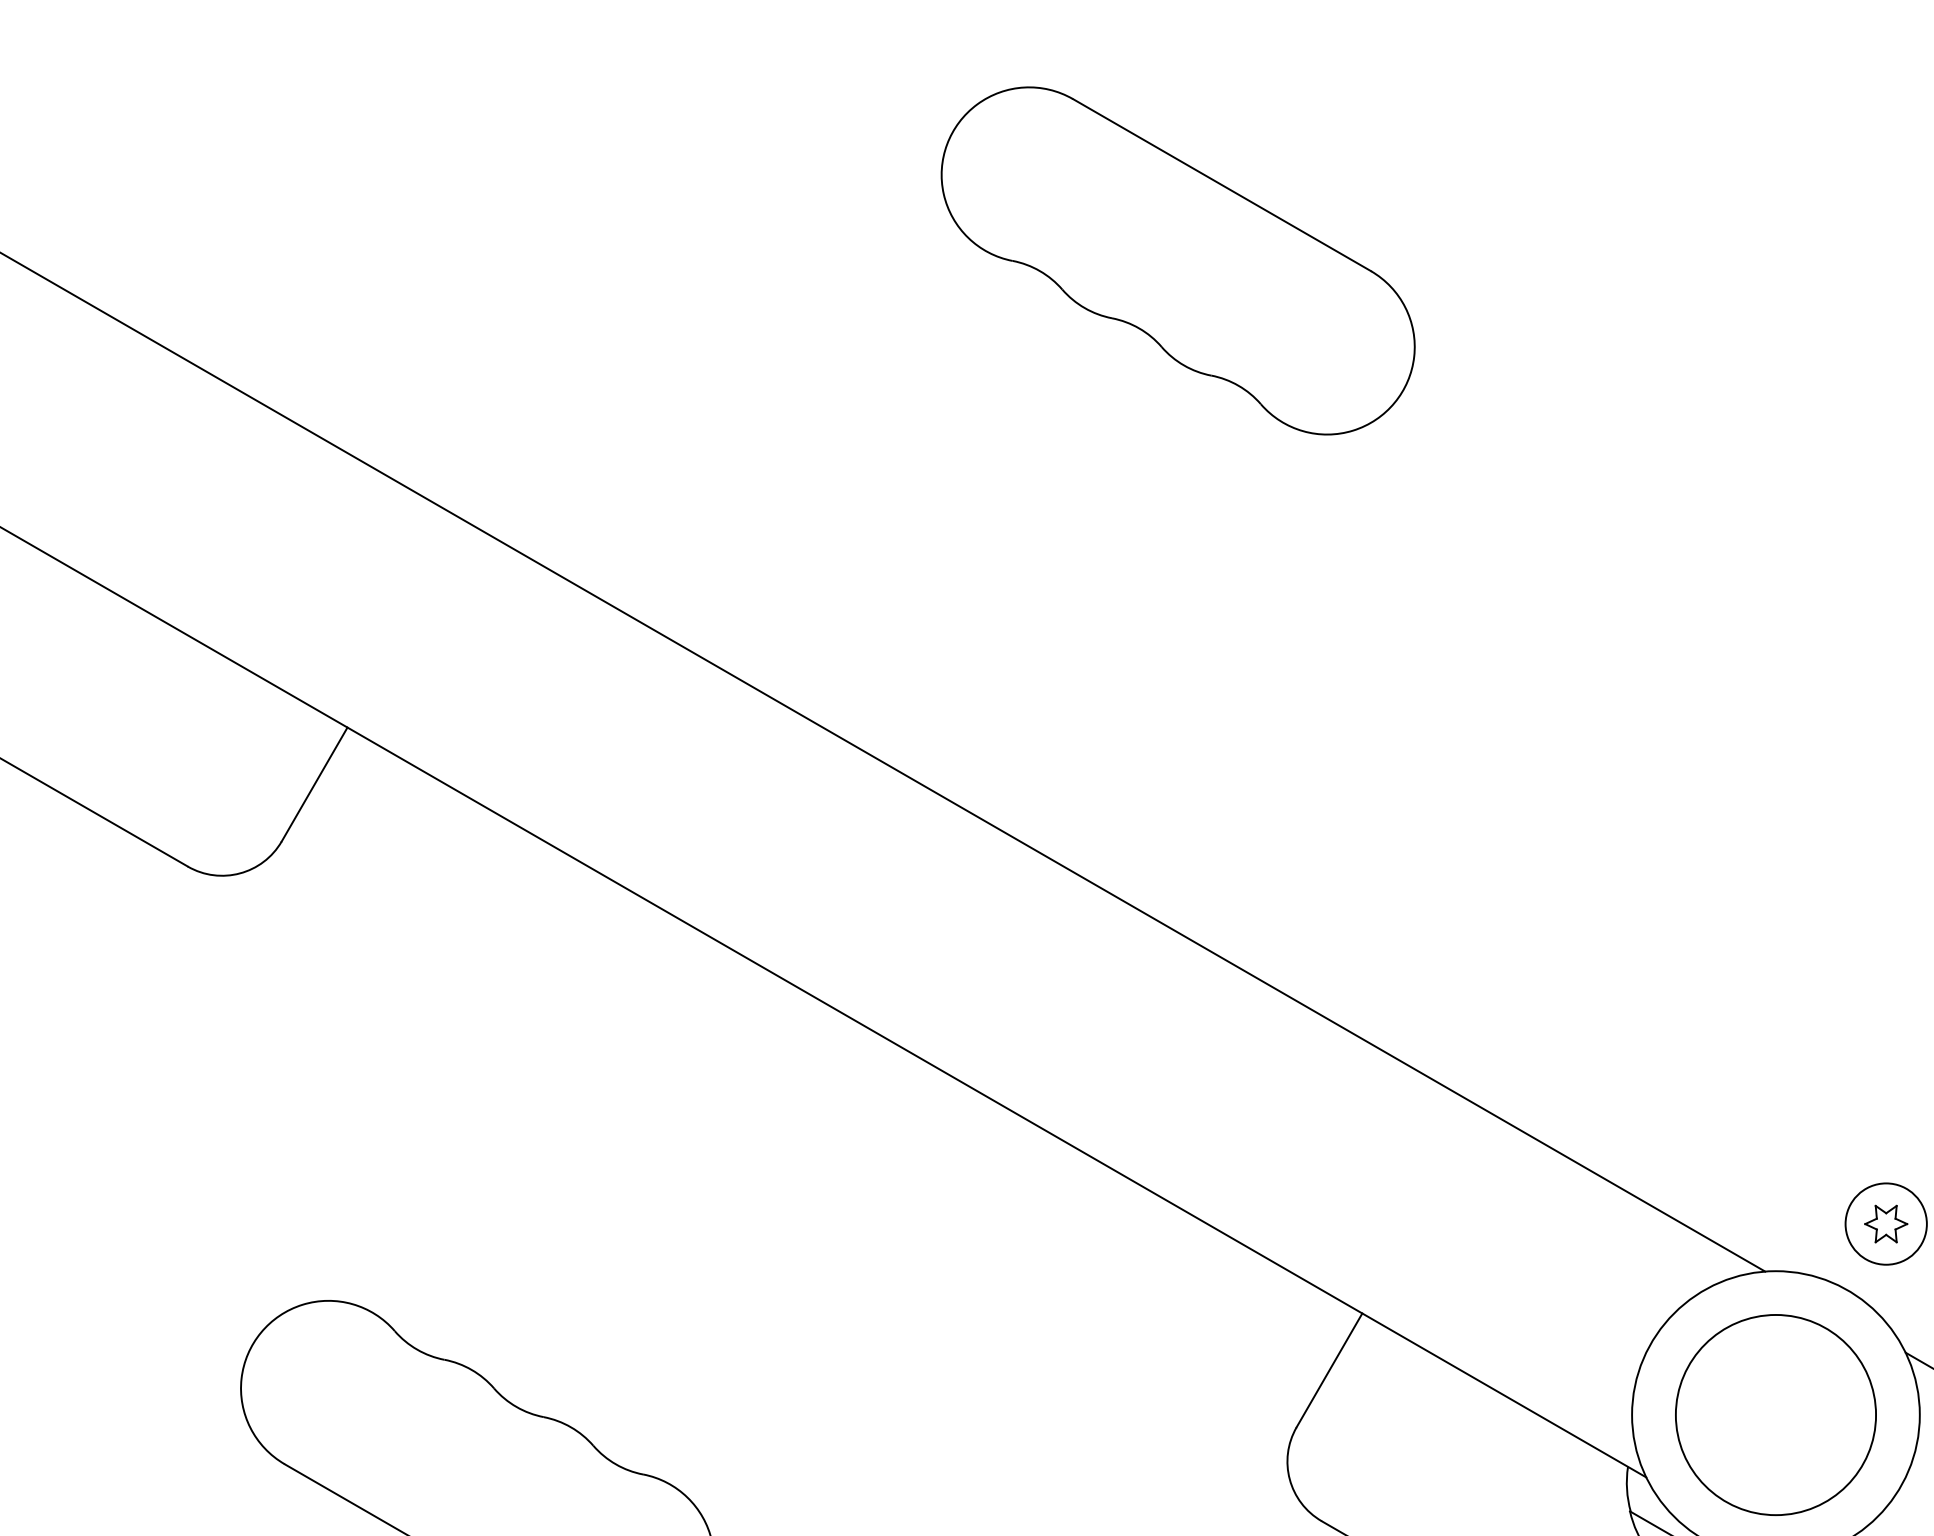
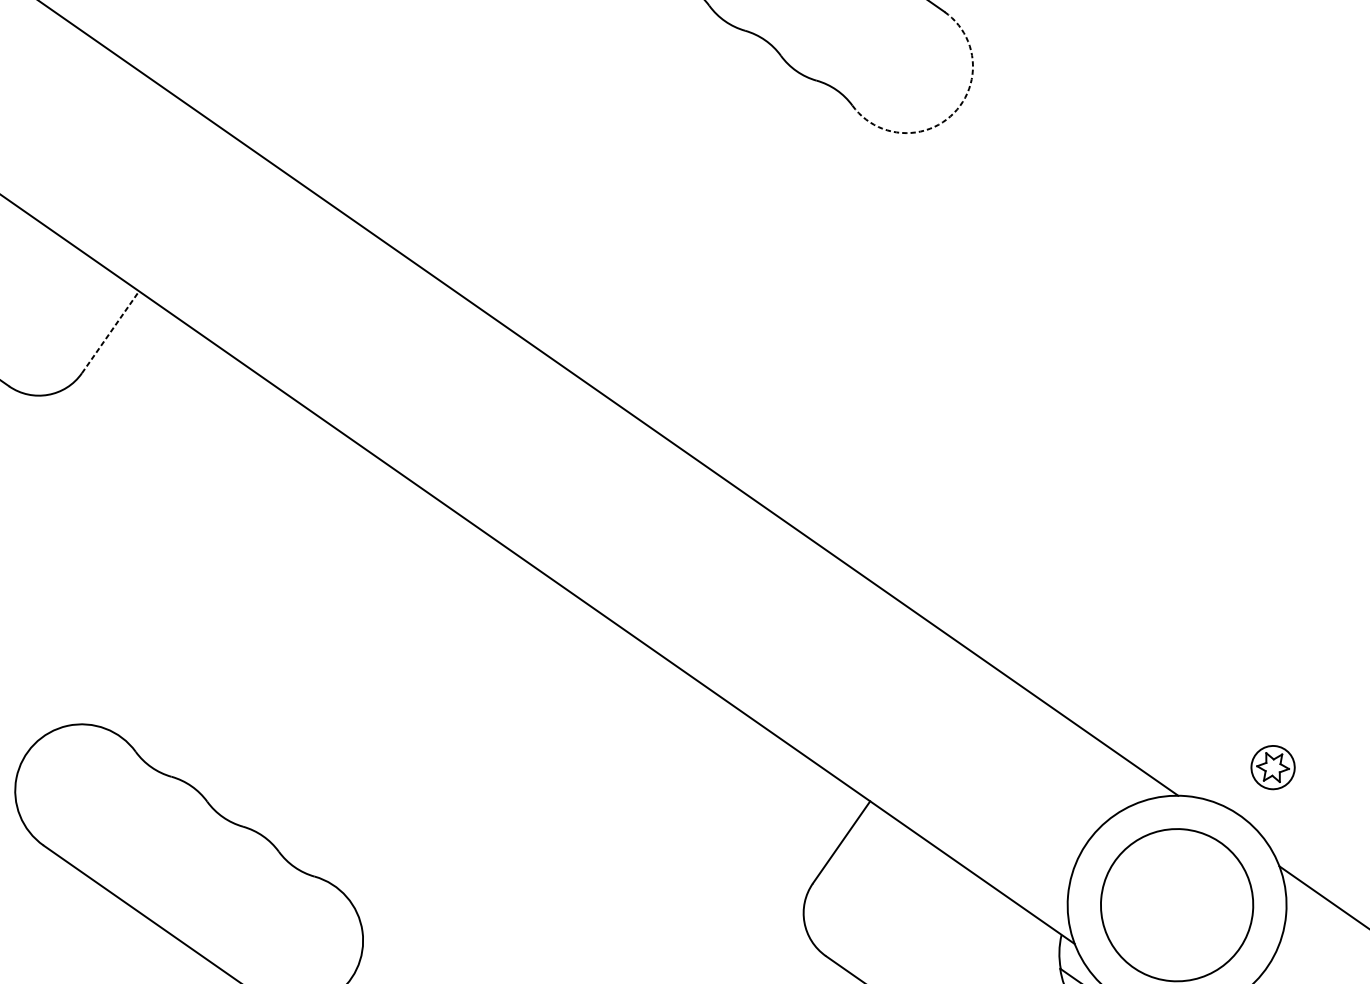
arc: (1394, 402) -> (953, 112), solid -> dashed
line: (314, 784) -> (110, 332), solid -> dashed
circle: (1885, 1223) -> (1272, 767), size x0.7

